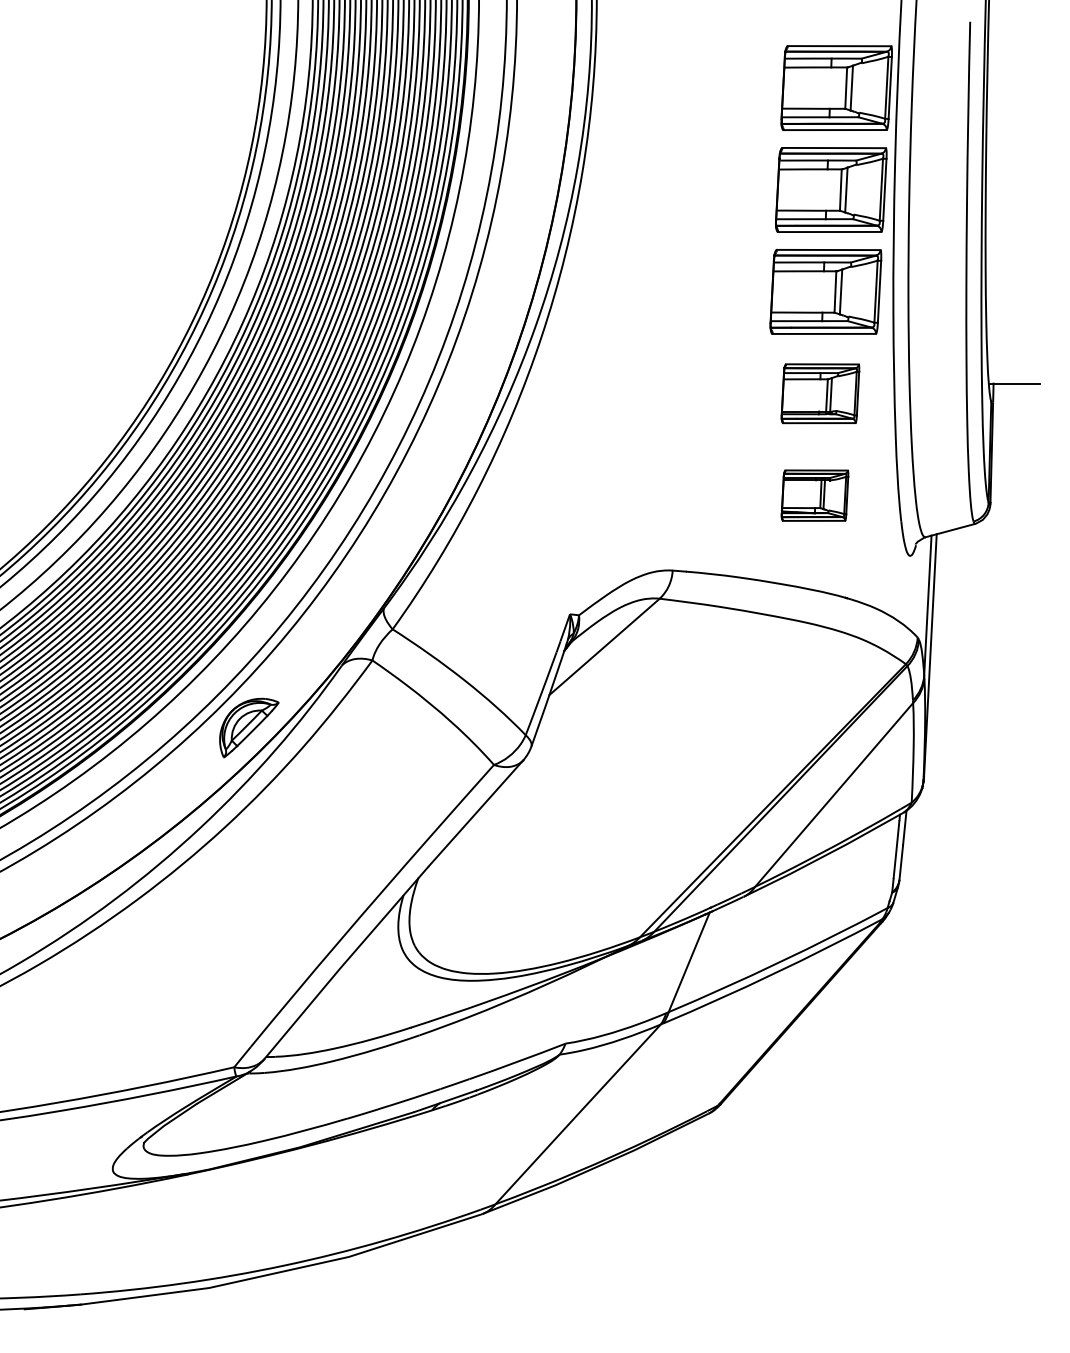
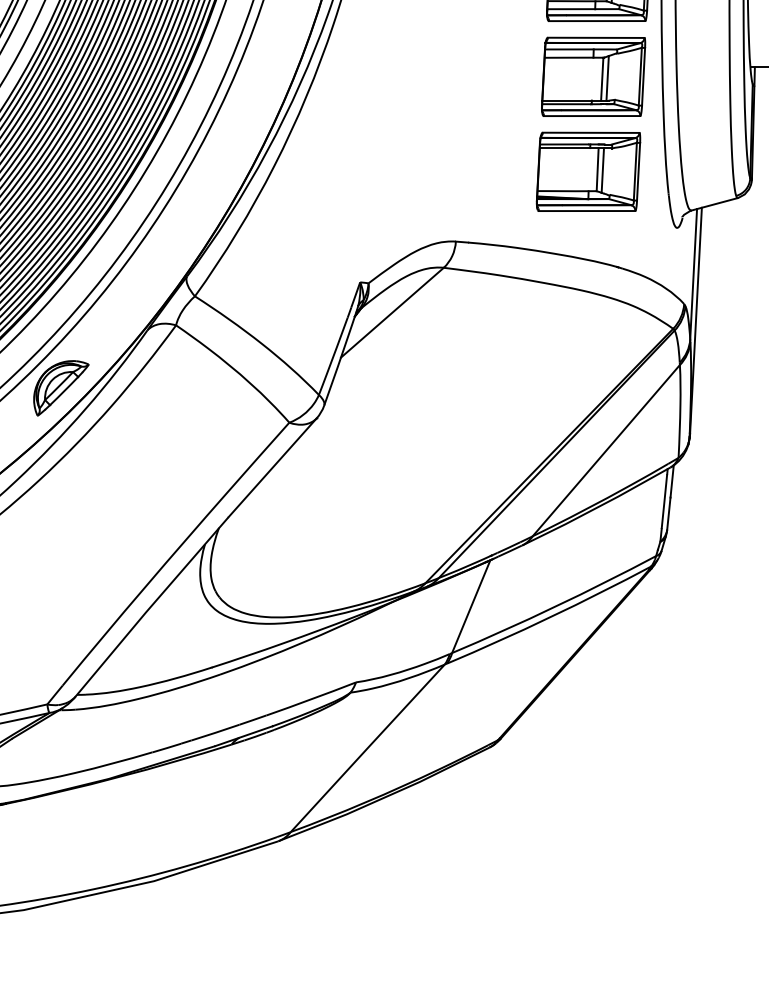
part: (820, 393) -> (593, 76), size x1.43
part: (814, 495) -> (588, 171), size x1.67

